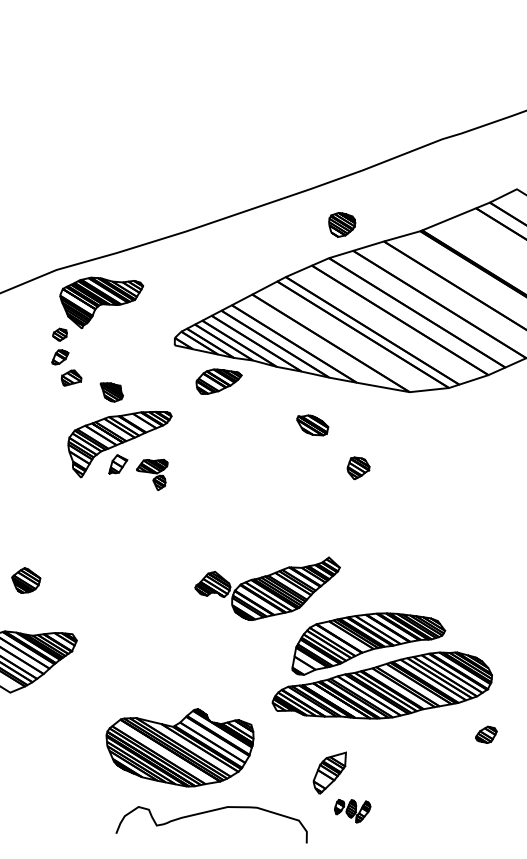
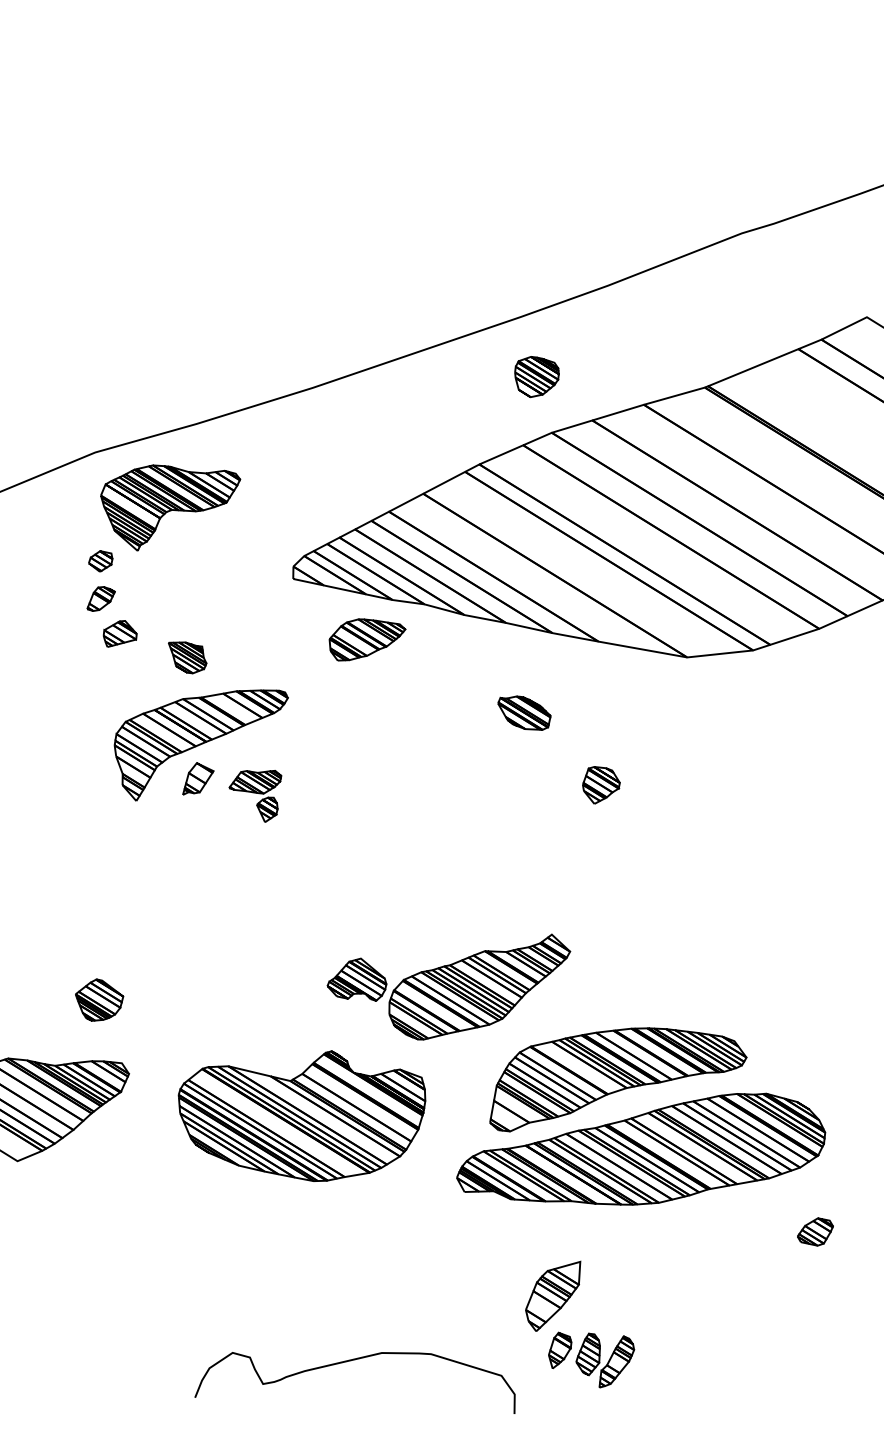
part: (342, 224) -> (537, 376), moved
part: (26, 580) -> (99, 999), moved
part: (179, 747) -> (301, 1115), moved
part: (352, 811) -> (591, 1360), size x1.43

